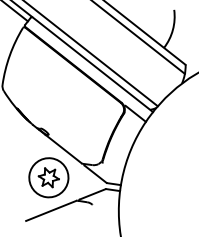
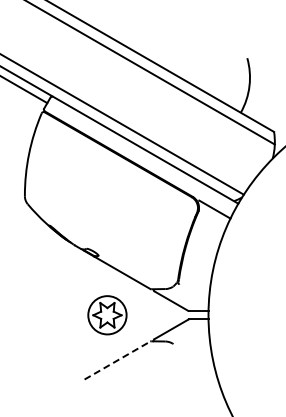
circle: (49, 177) -> (107, 314), size x0.7
line: (51, 210) -> (117, 360), solid -> dashed

